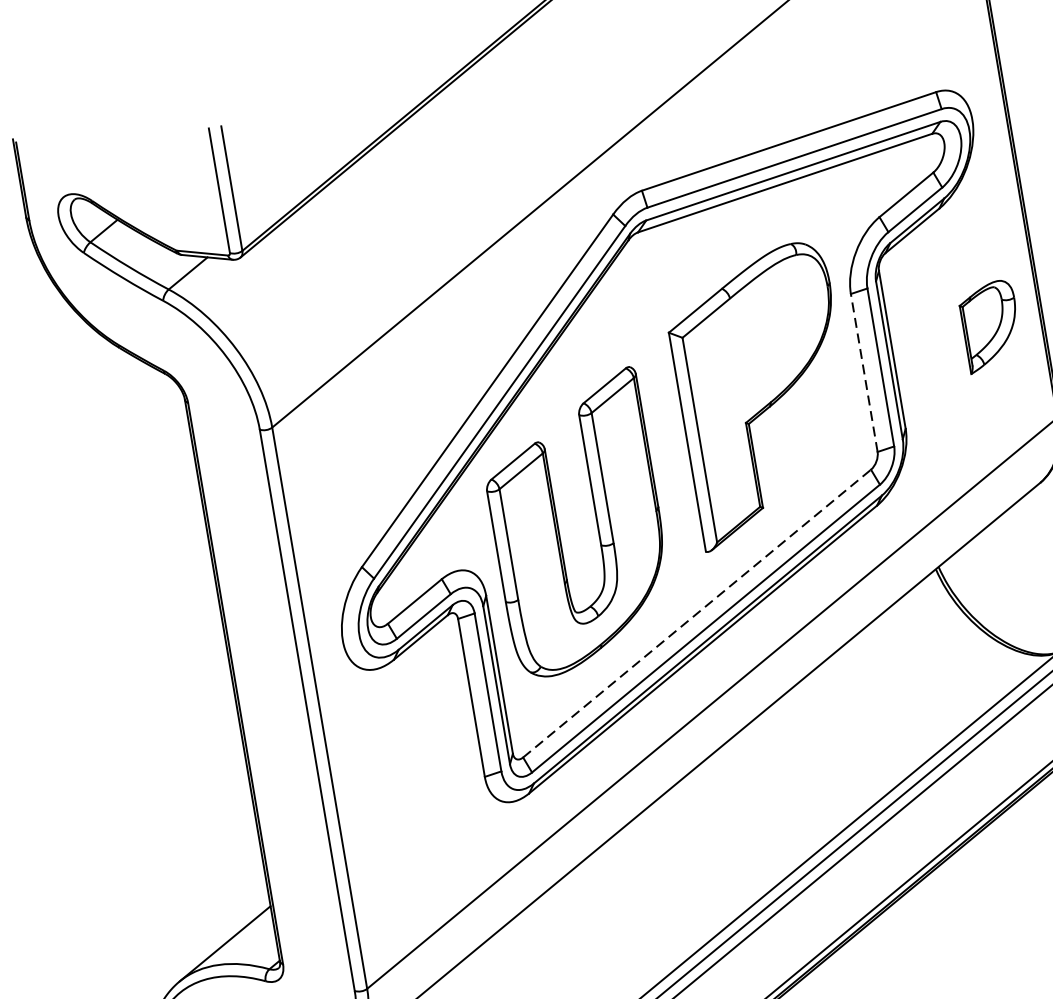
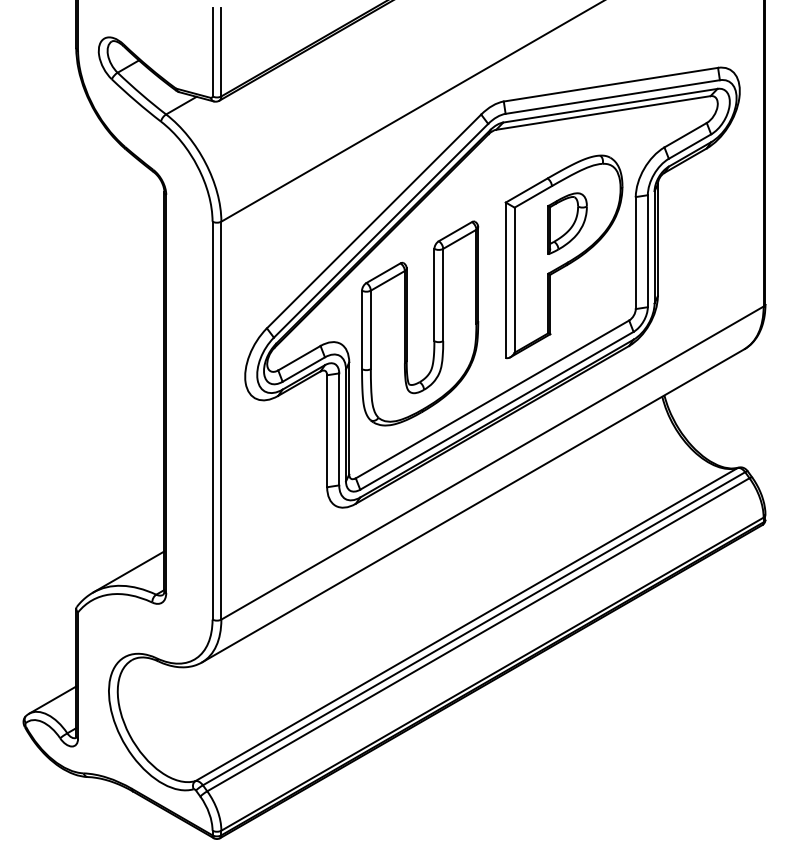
part: (990, 326) -> (567, 223), moved
line: (863, 373) -> (635, 253), dashed -> solid
line: (697, 613) -> (492, 399), dashed -> solid

